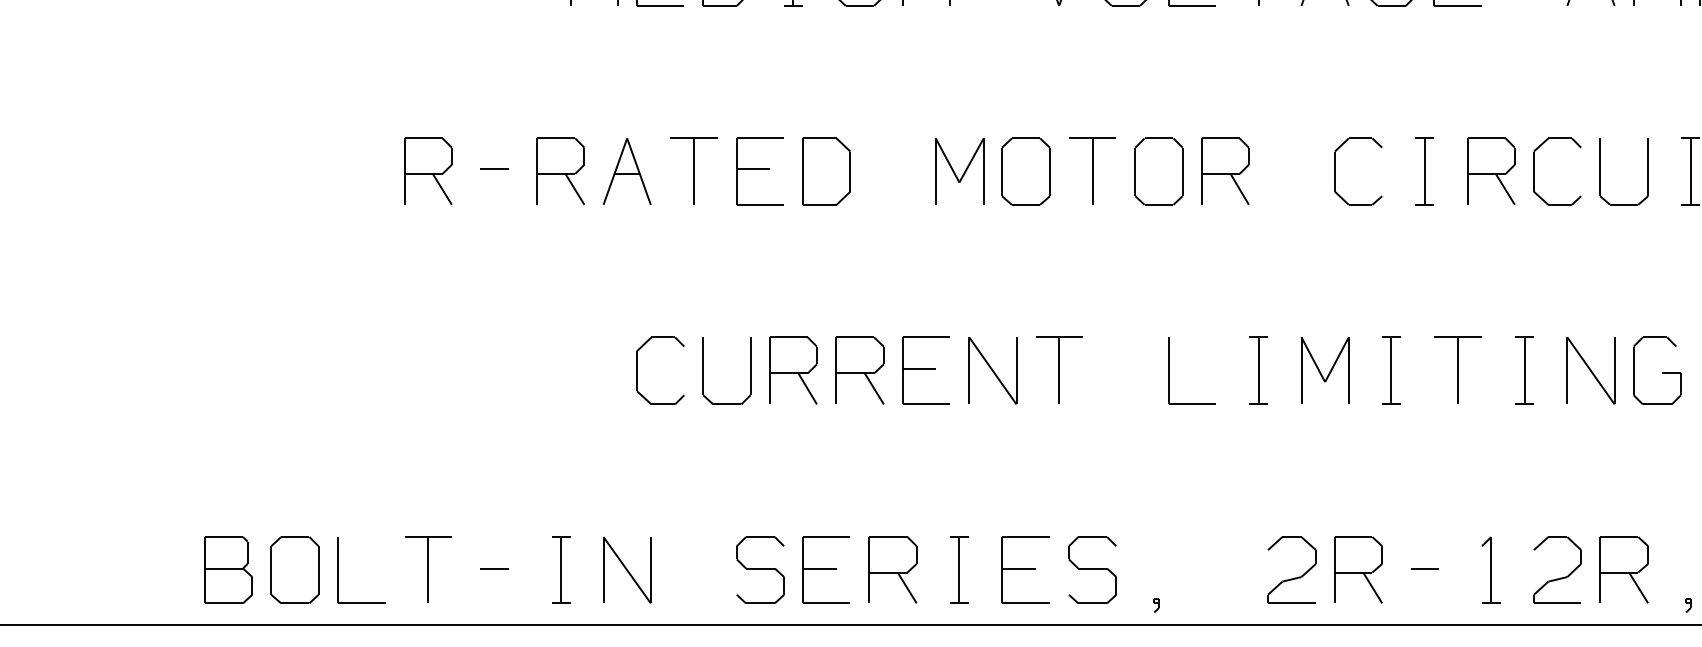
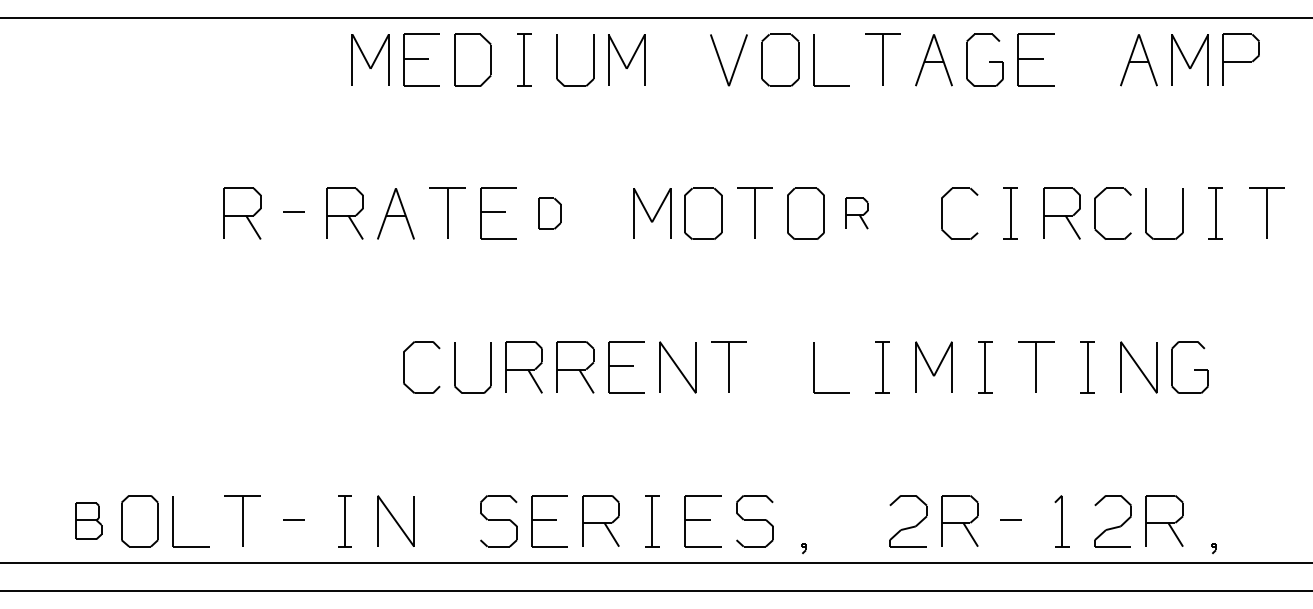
part: (826, 171) -> (549, 213), size x0.6
part: (1224, 171) -> (856, 213), size x0.6
part: (228, 570) -> (88, 521), size x0.7

